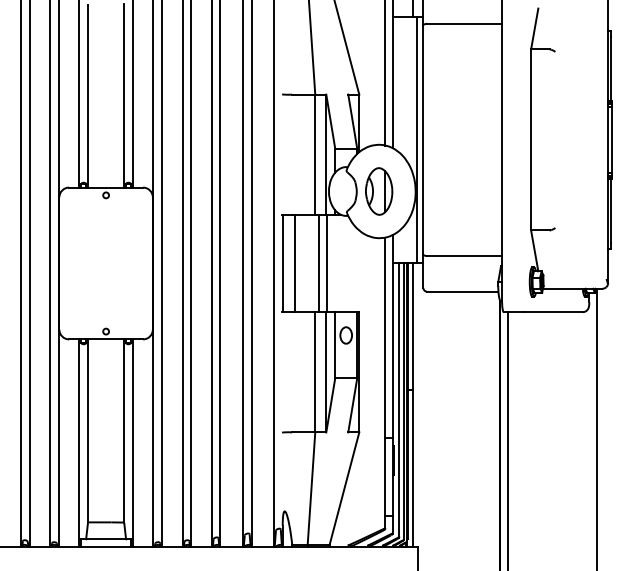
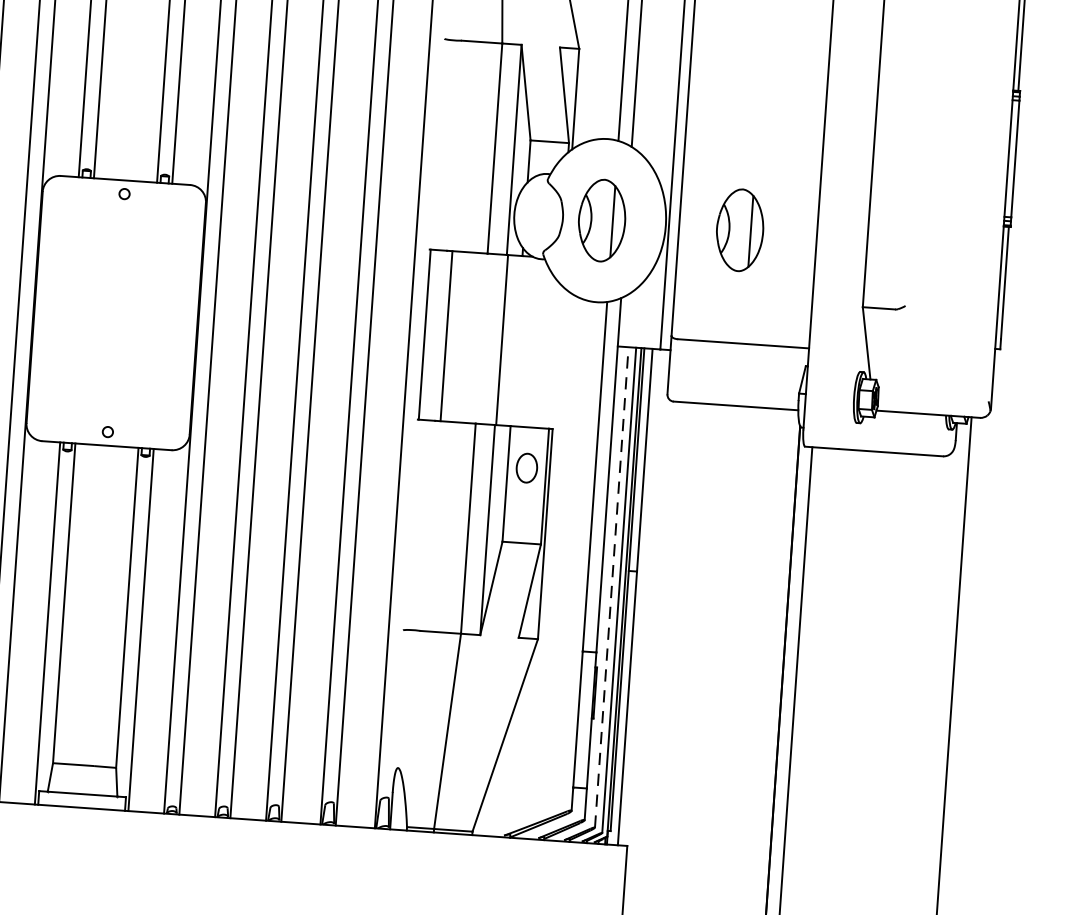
part: (458, 191) -> (740, 230), added
line: (318, 263) -> (487, 339), removed
line: (399, 399) -> (612, 586), solid -> dashed

